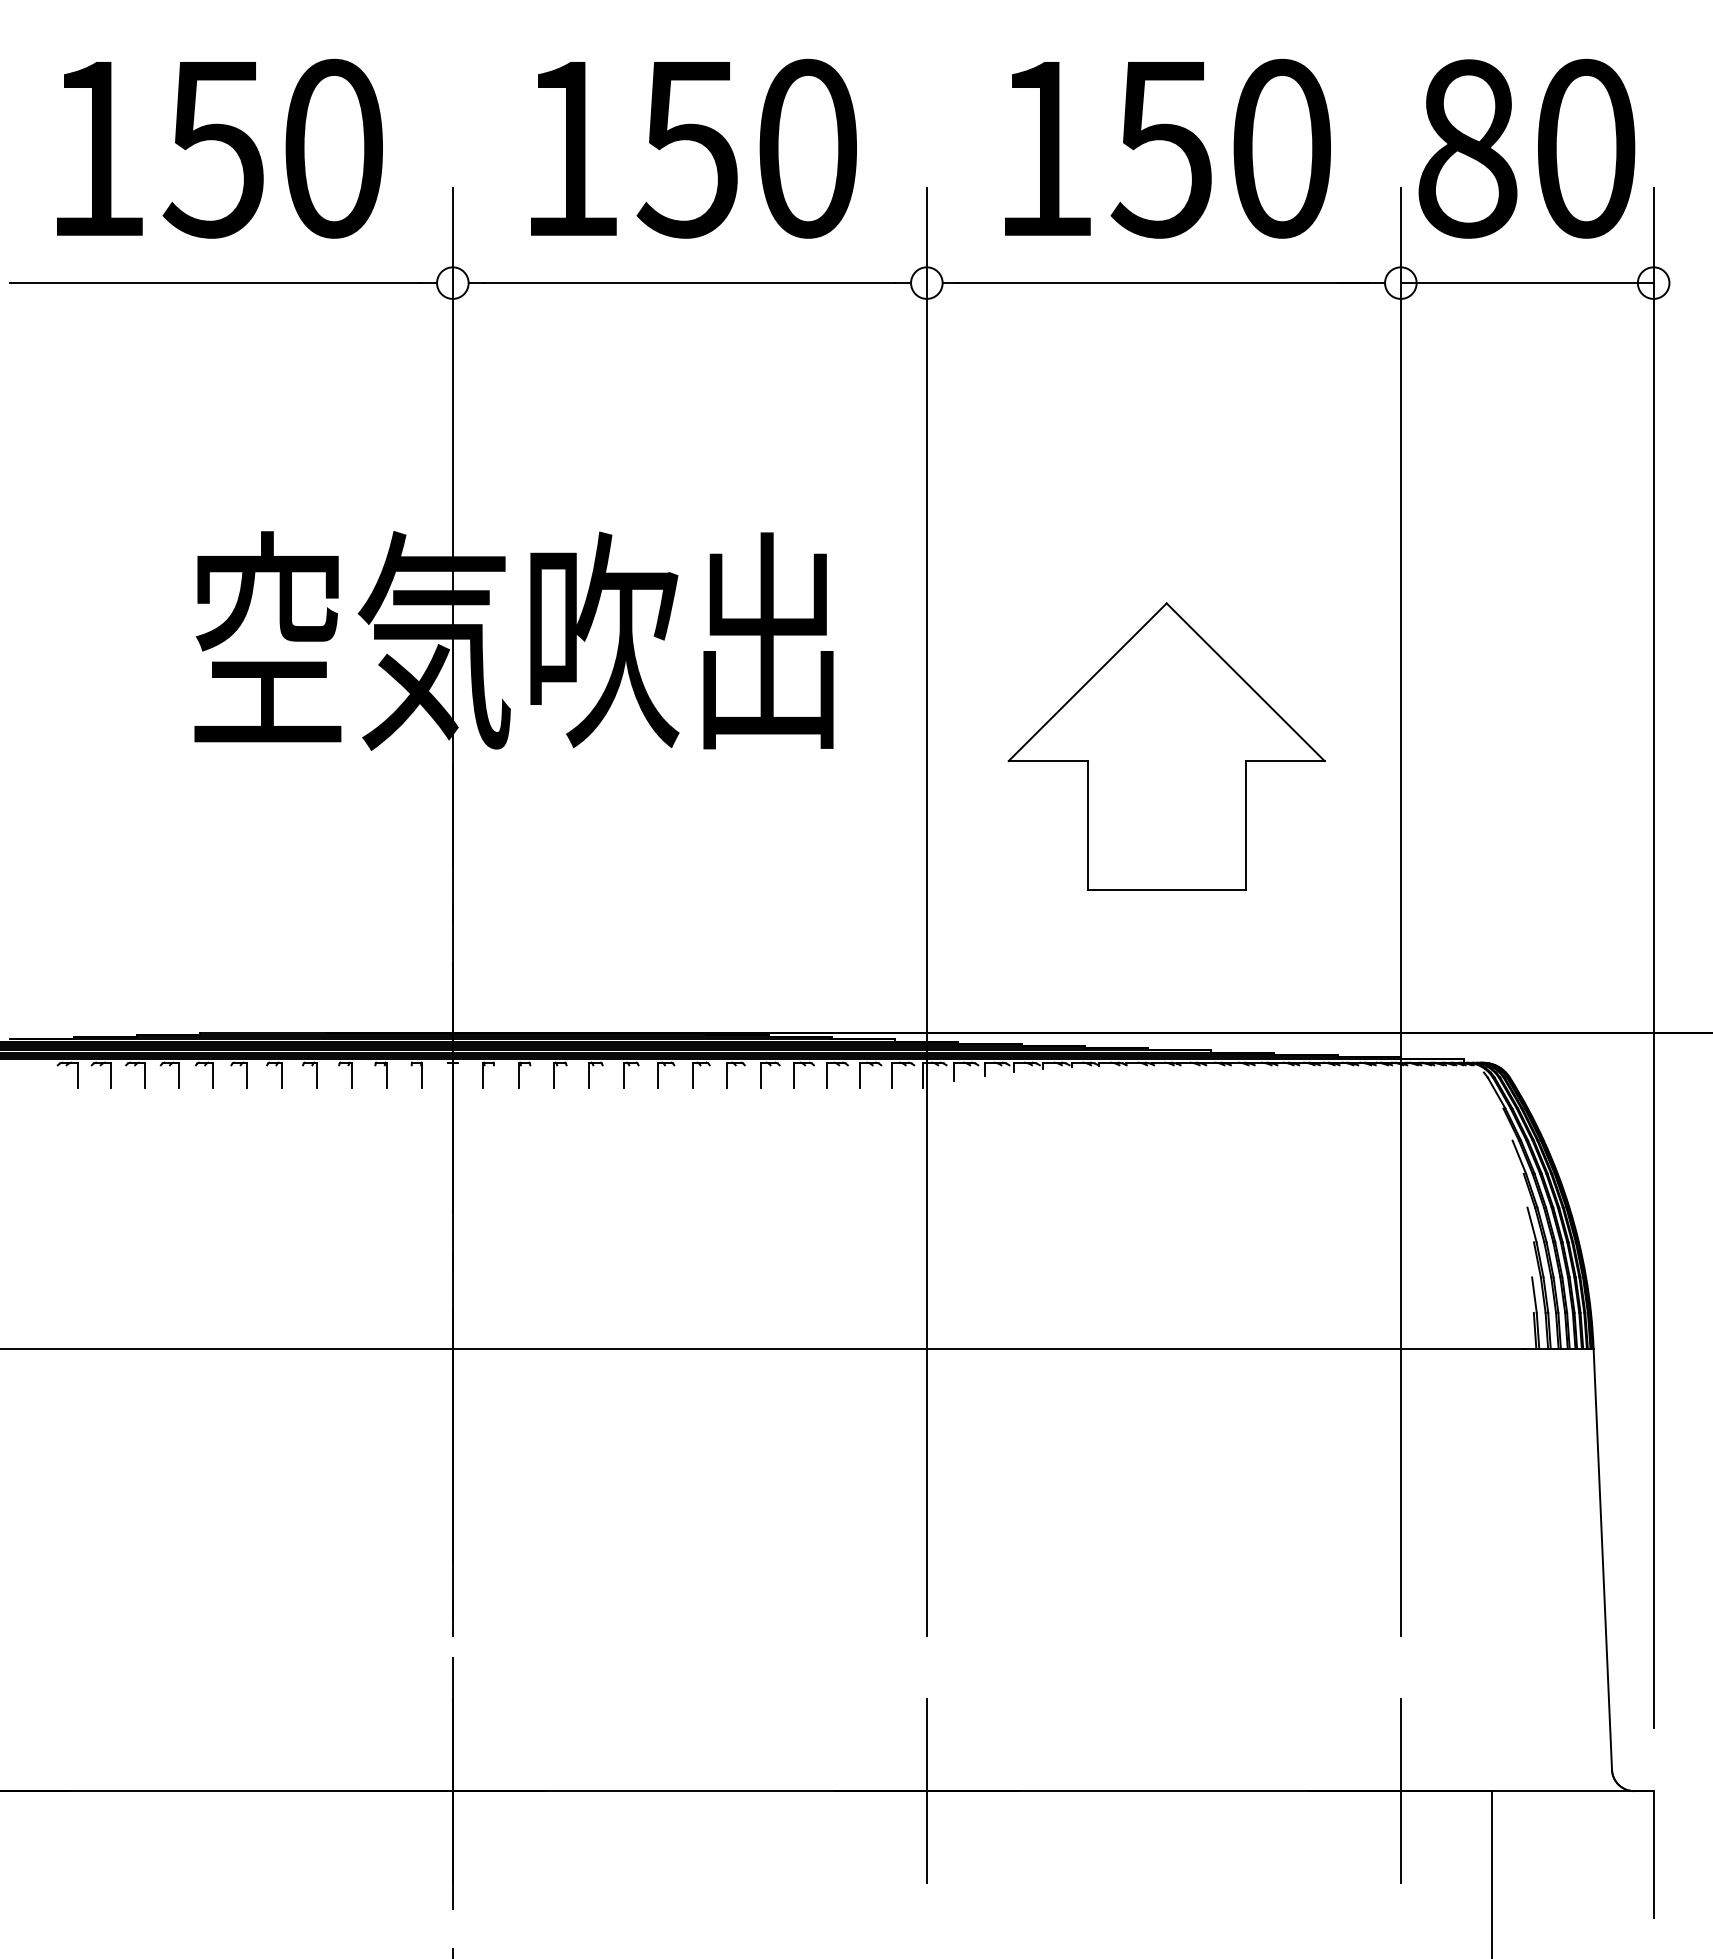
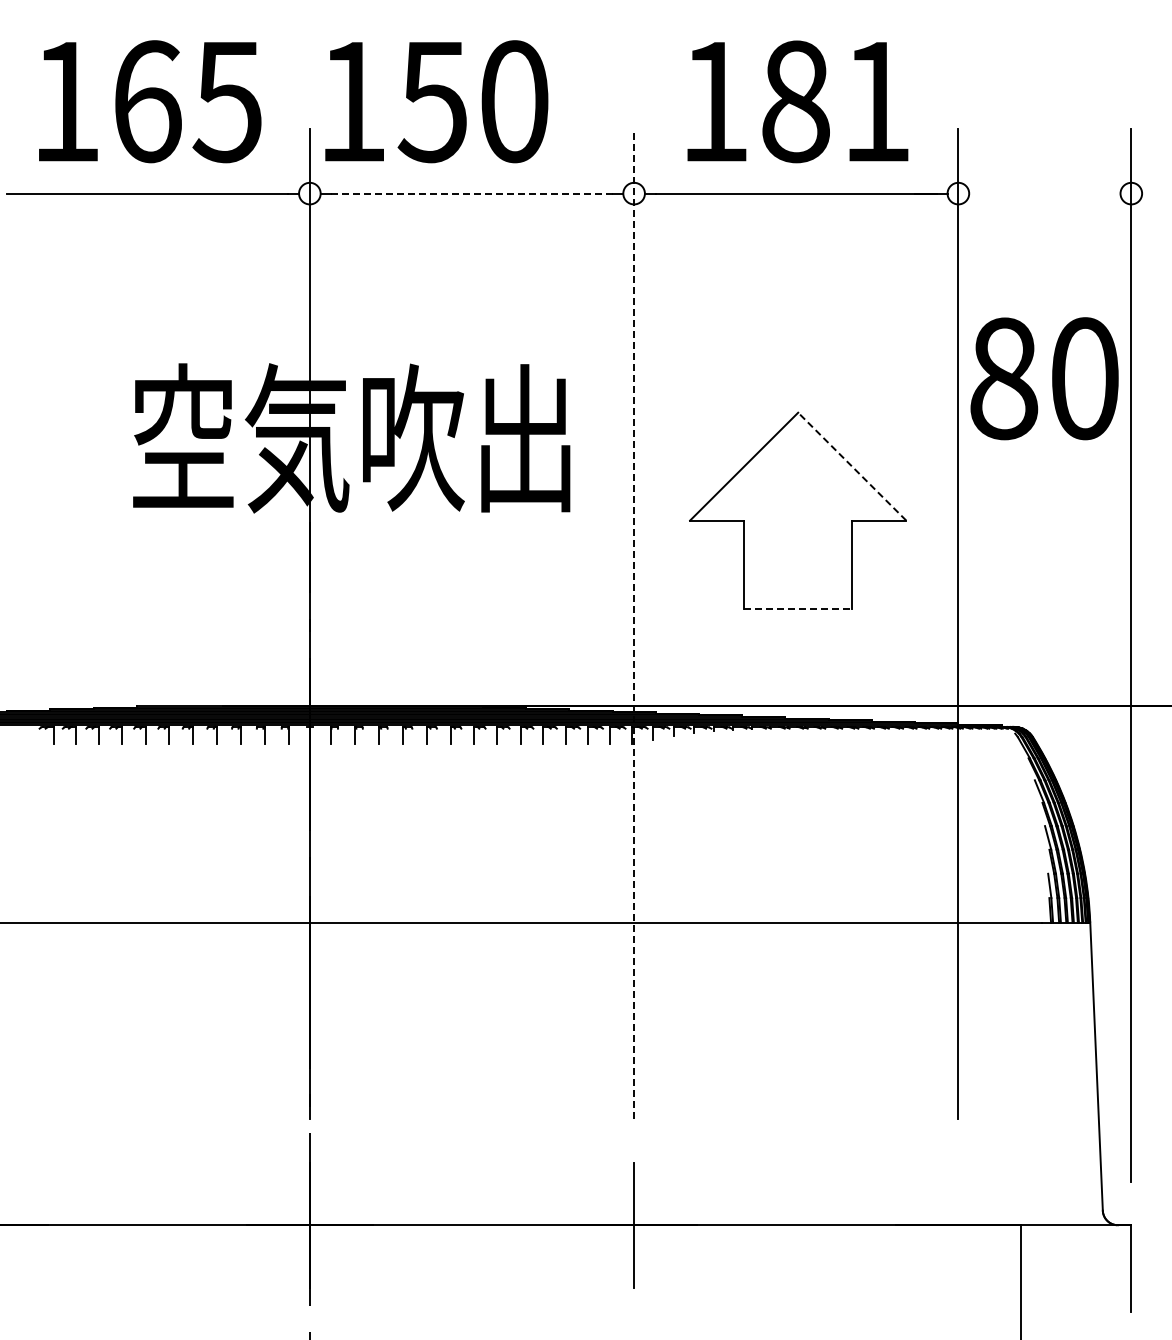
text: (272, 148) -> (186, 101), 150 -> 165
text: (693, 148) -> (436, 101), moved
text: (1219, 148) -> (834, 101), 150 -> 181
text: (1526, 148) -> (1044, 378), moved
line: (690, 282) -> (472, 193), solid -> dashed
line: (1526, 282) -> (1044, 193), removed
line: (1244, 682) -> (851, 466), solid -> dashed
line: (1167, 889) -> (798, 608), solid -> dashed
line: (927, 911) -> (634, 623), solid -> dashed
line: (1401, 1790) -> (958, 1224), removed

